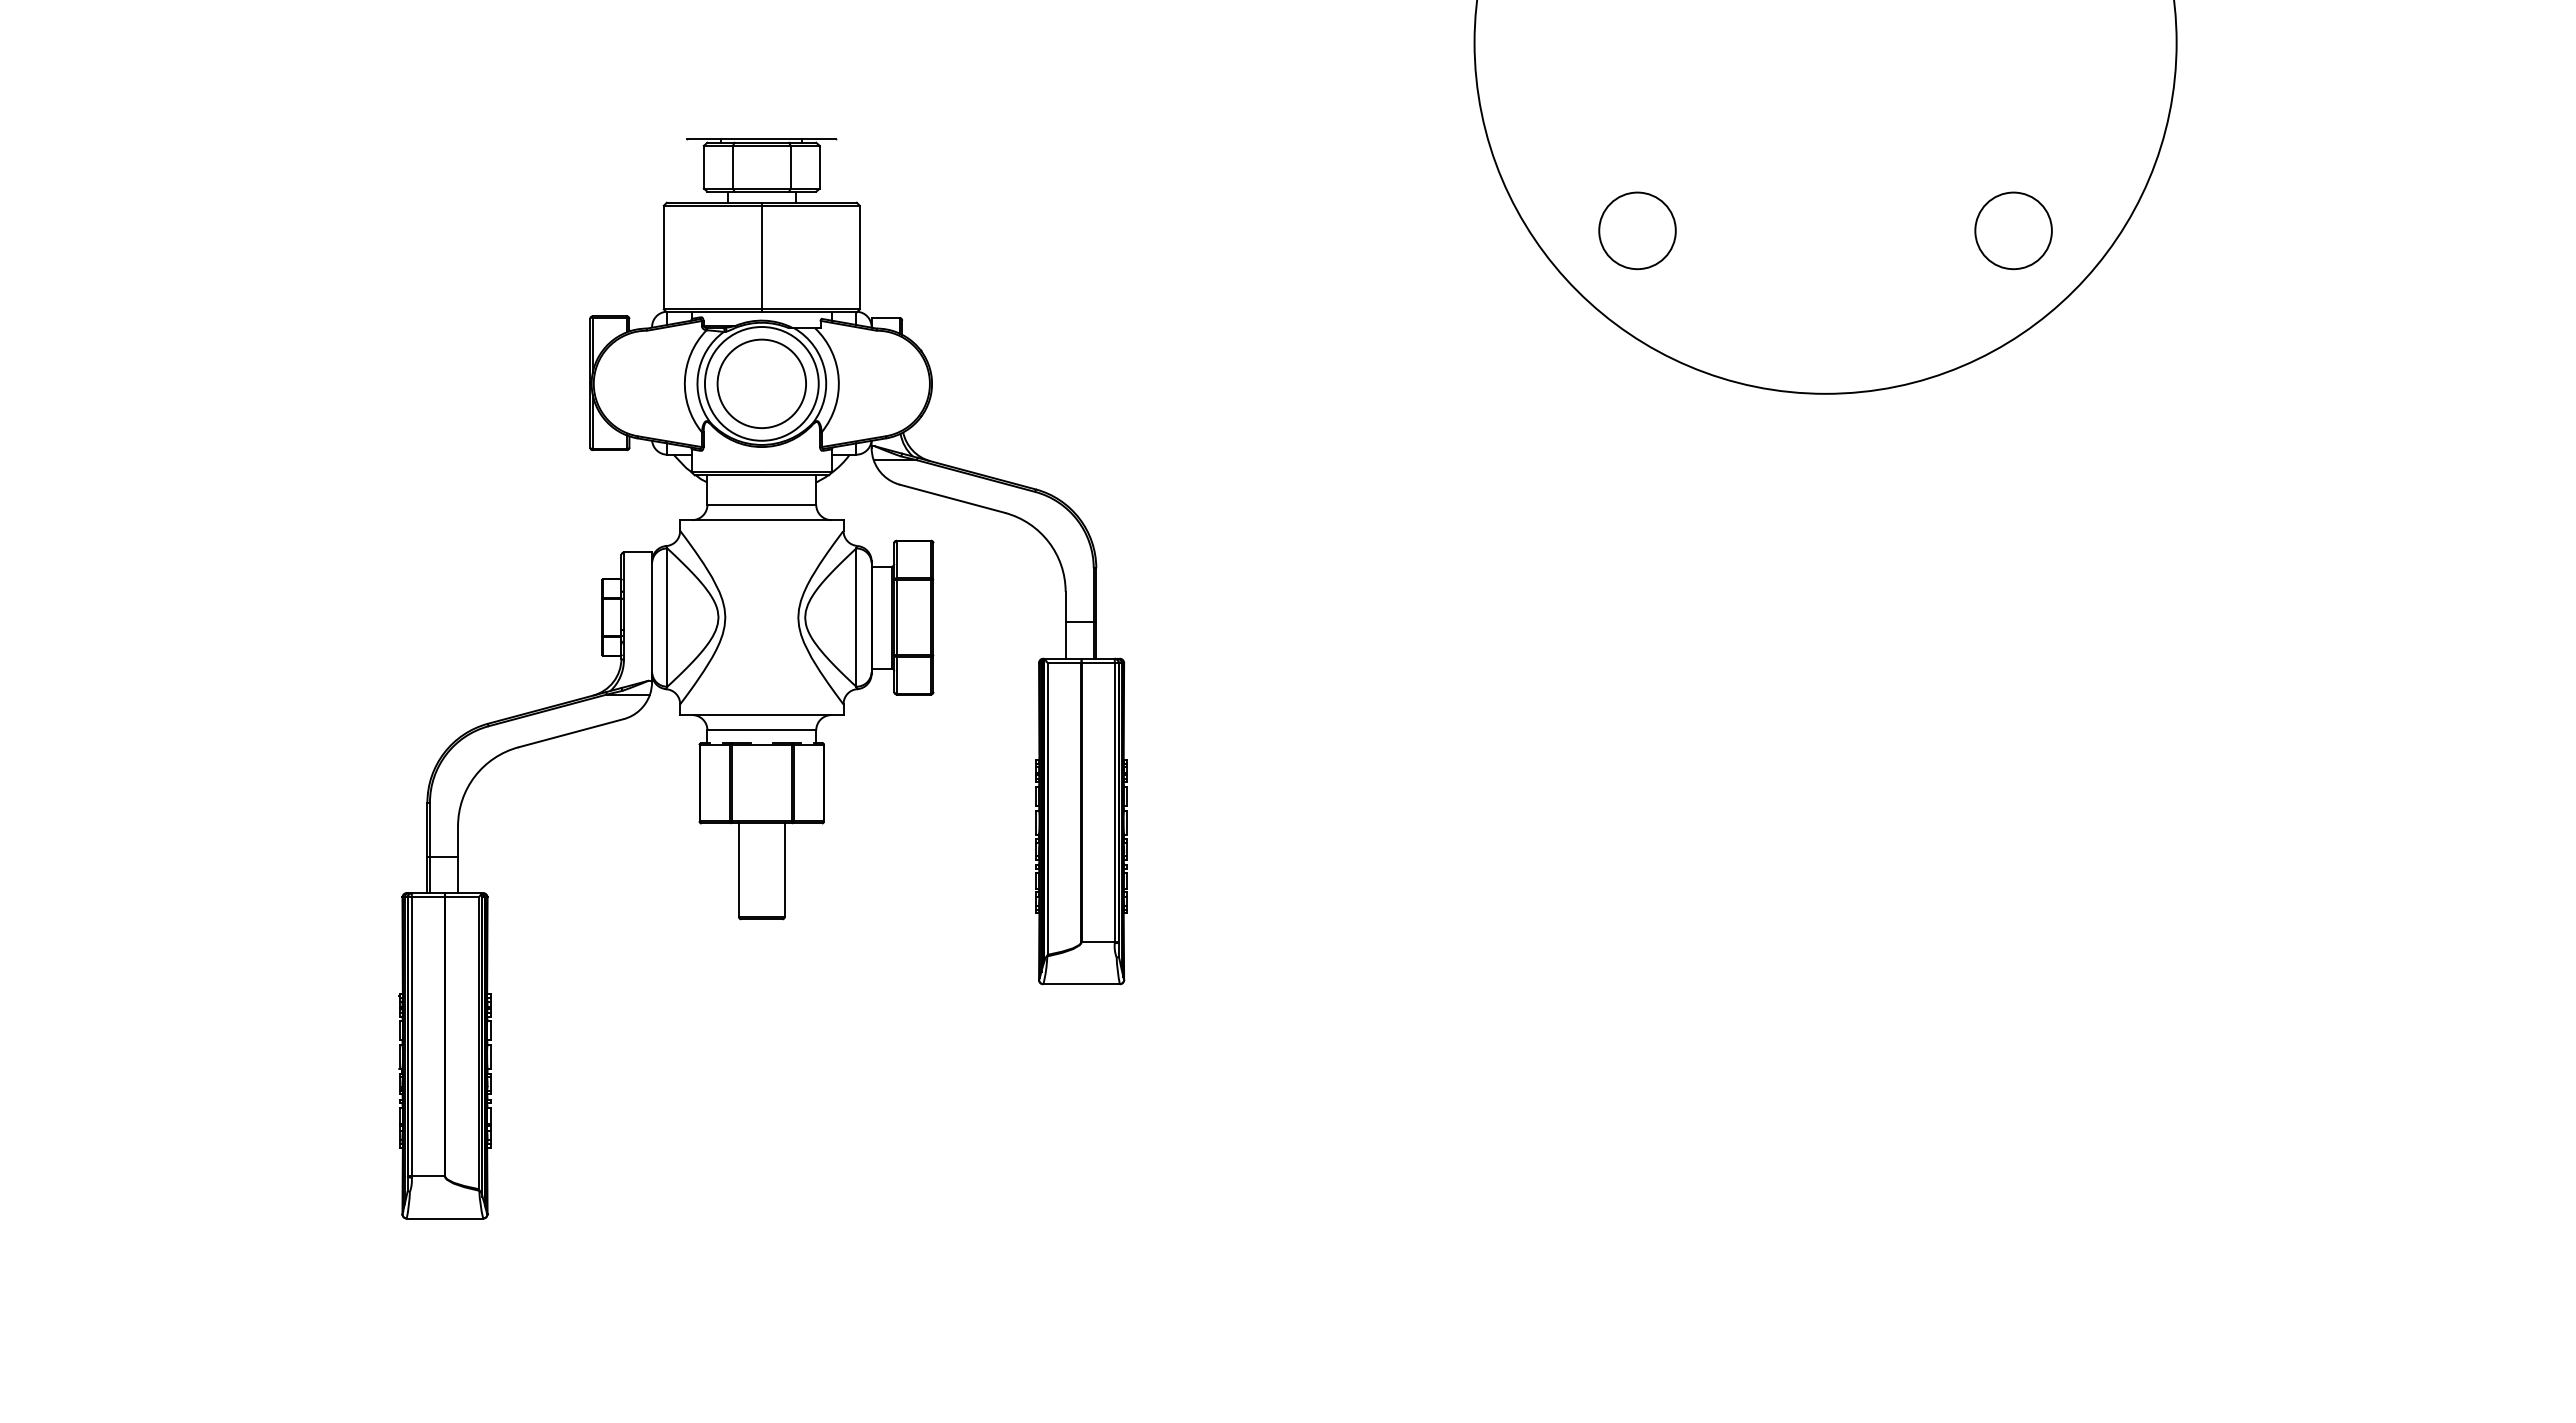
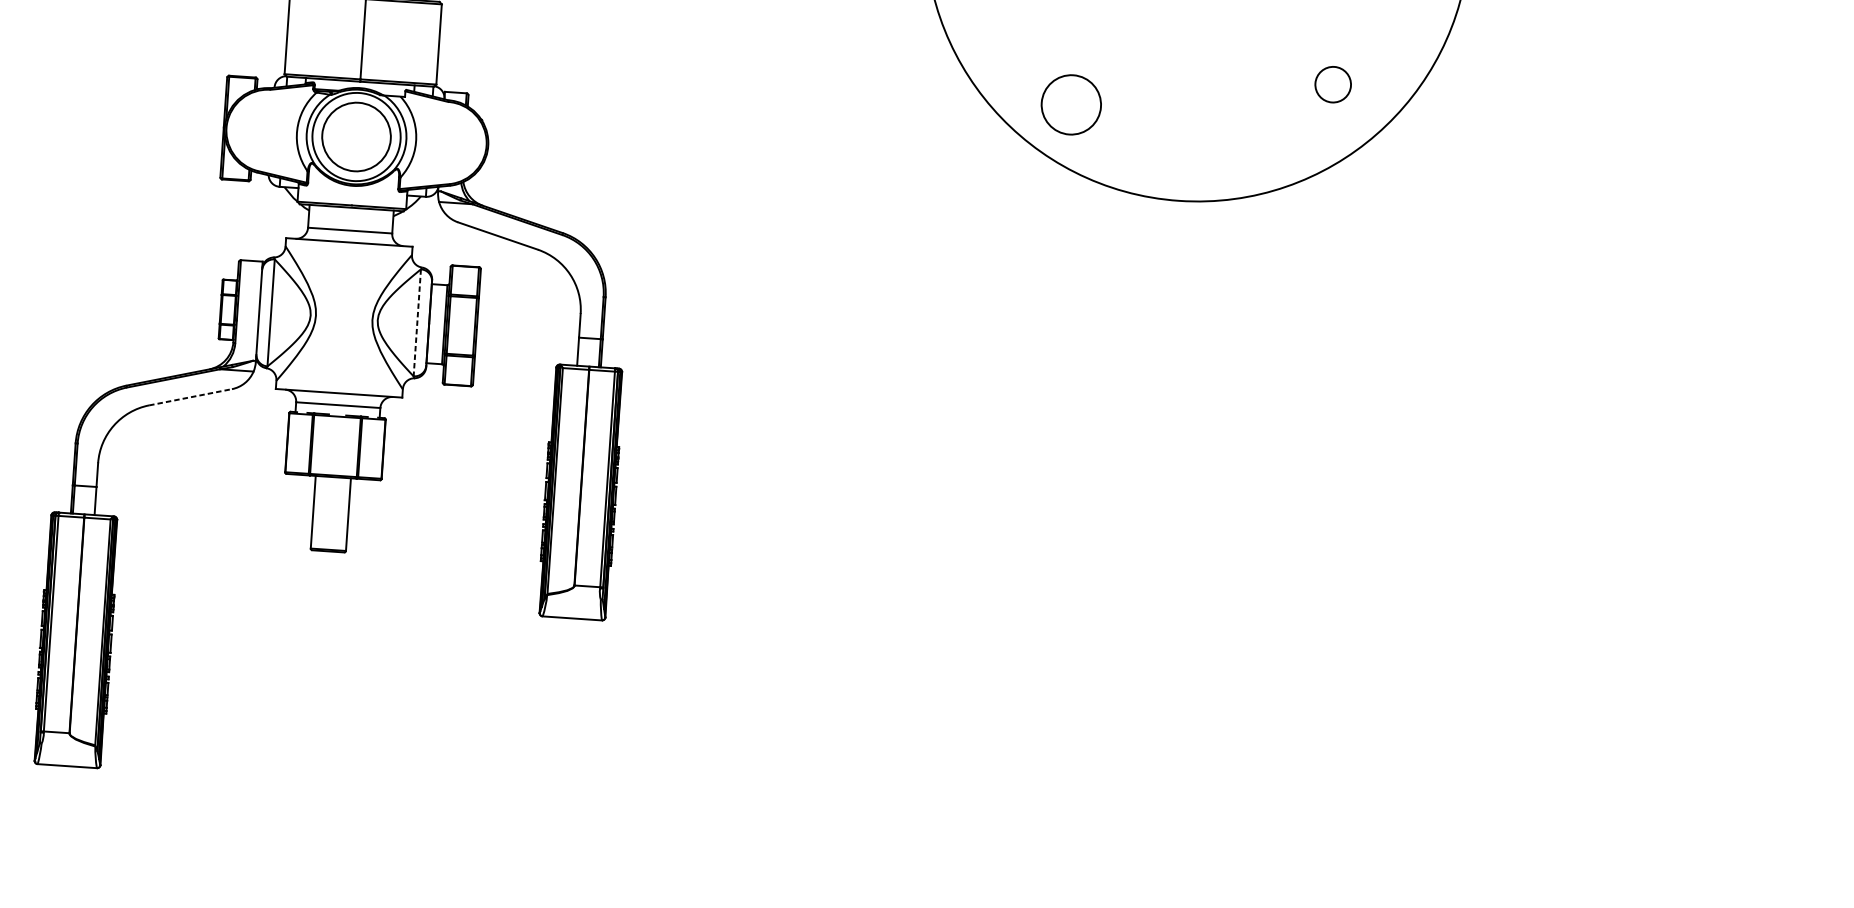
circle: (1637, 230) -> (1071, 104), moved
circle: (2013, 230) -> (1333, 84), size x0.6
line: (856, 618) -> (417, 323), solid -> dashed
line: (571, 733) -> (190, 397), solid -> dashed

